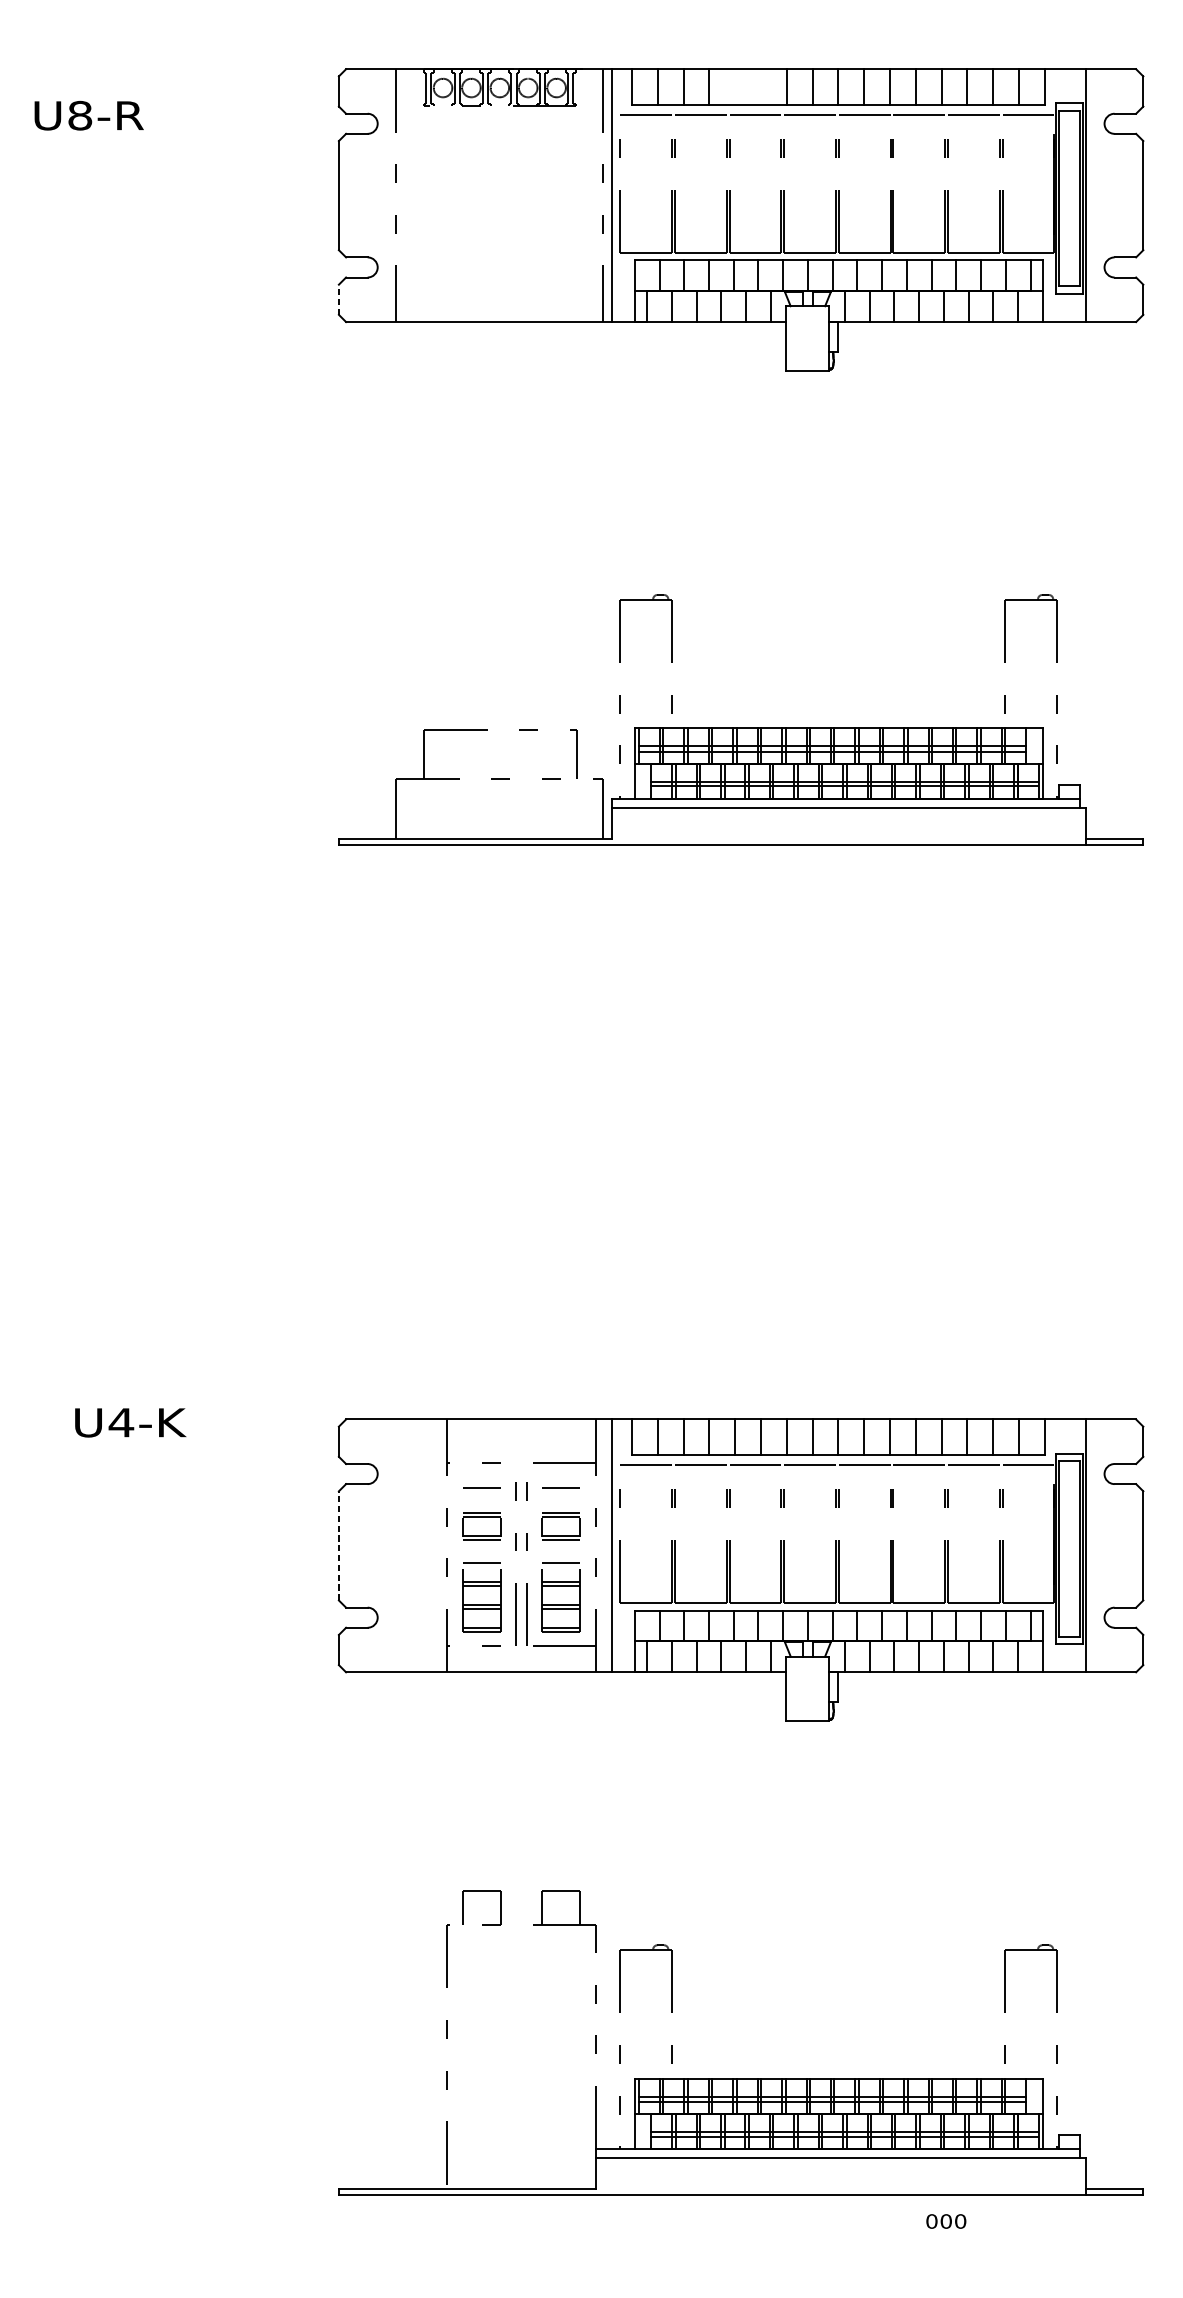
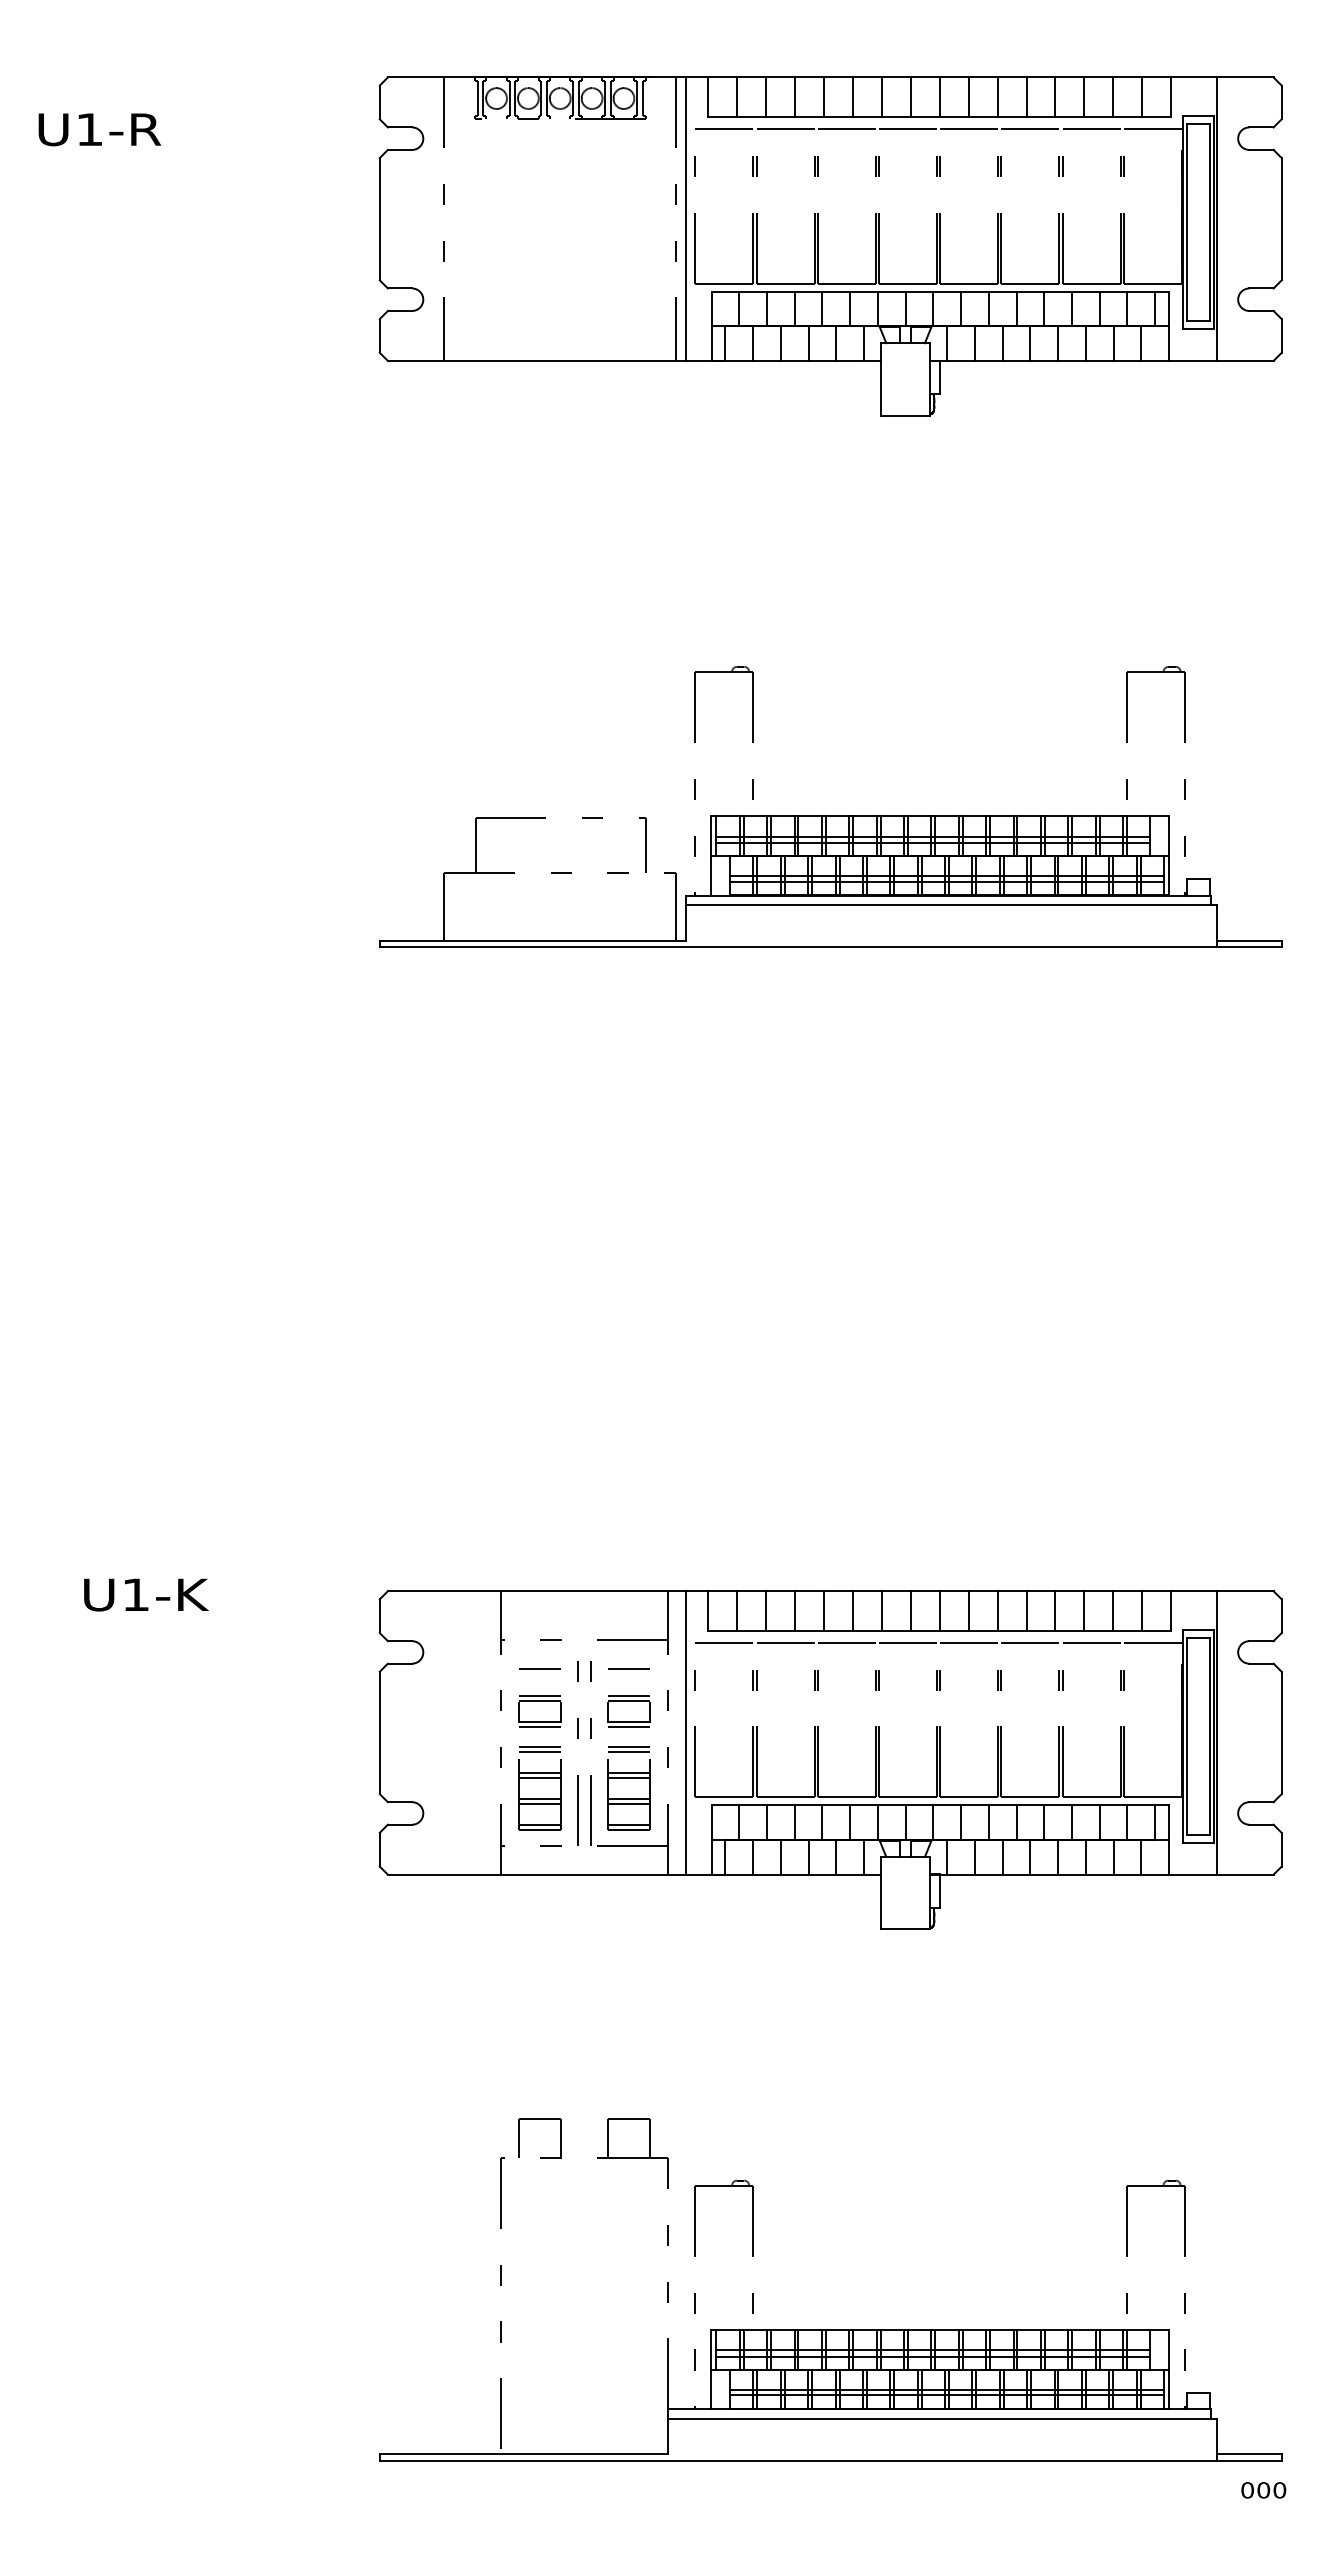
line: (735, 87) -> (824, 97), added
line: (760, 87) -> (852, 97), added
text: (79, 115) -> (89, 129), U8-R -> U1-R
line: (338, 299) -> (379, 335), dashed -> solid
text: (120, 1422) -> (135, 1594), U4-K -> U1-K
line: (338, 1545) -> (379, 1732), dashed -> solid
line: (482, 1558) -> (540, 1747), added
line: (560, 1558) -> (628, 1747), added
text: (946, 2221) -> (1263, 2490), moved

